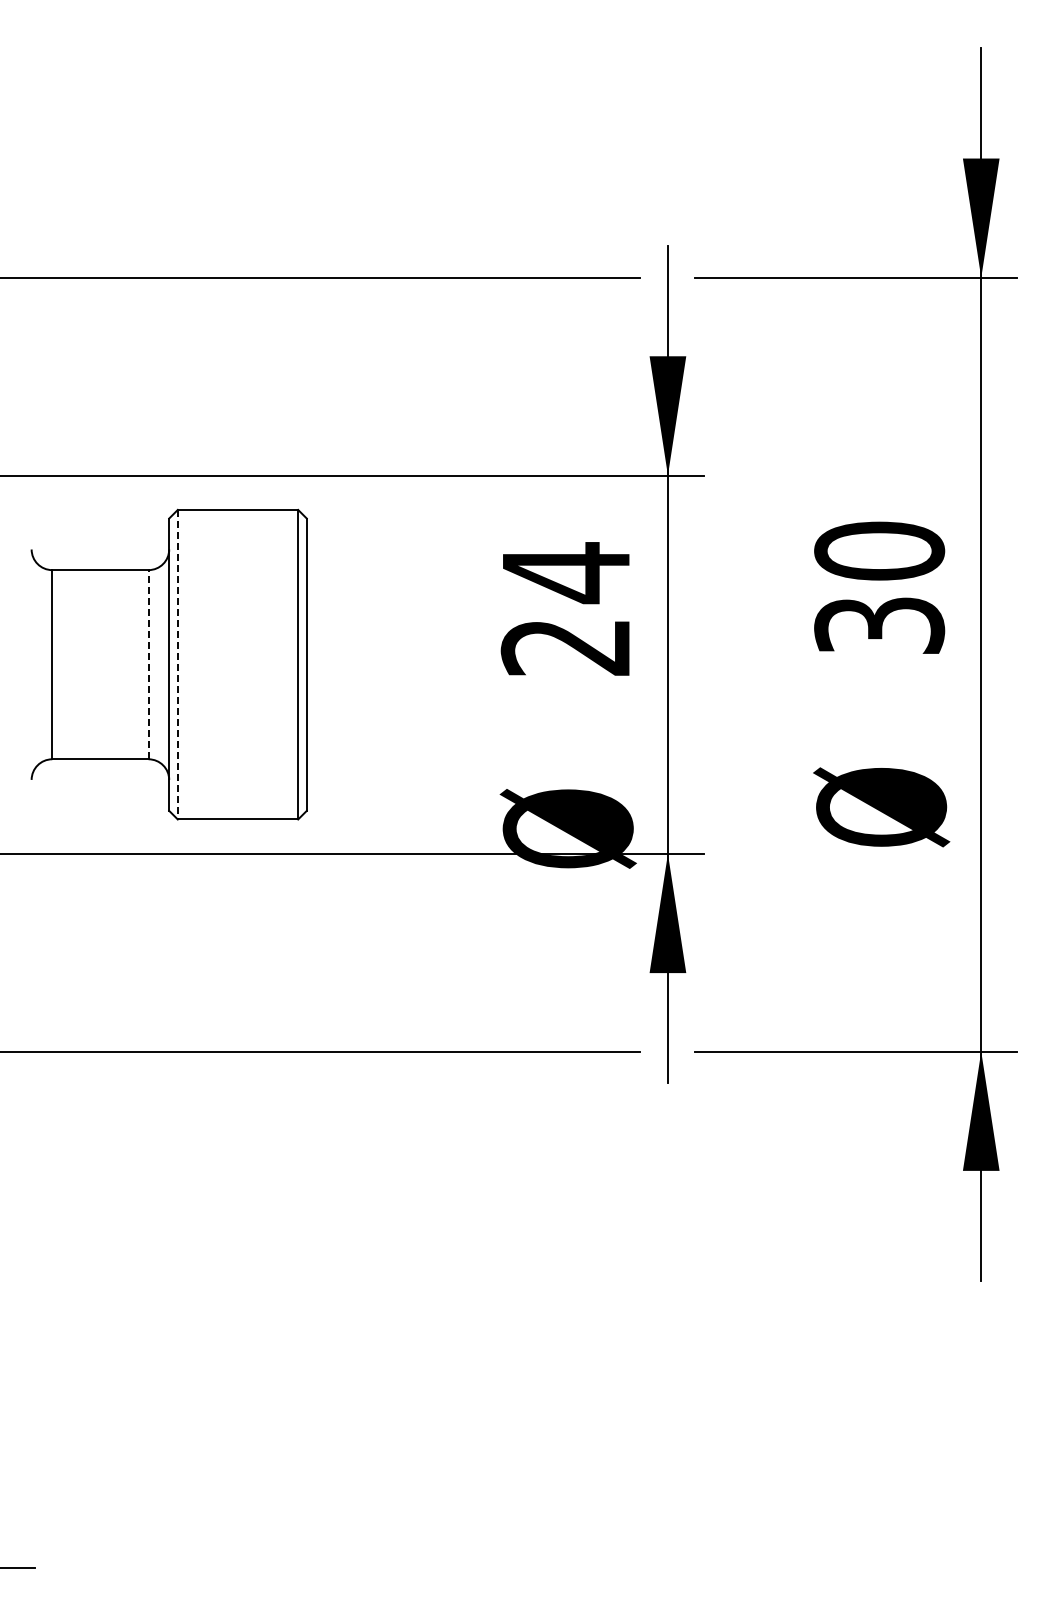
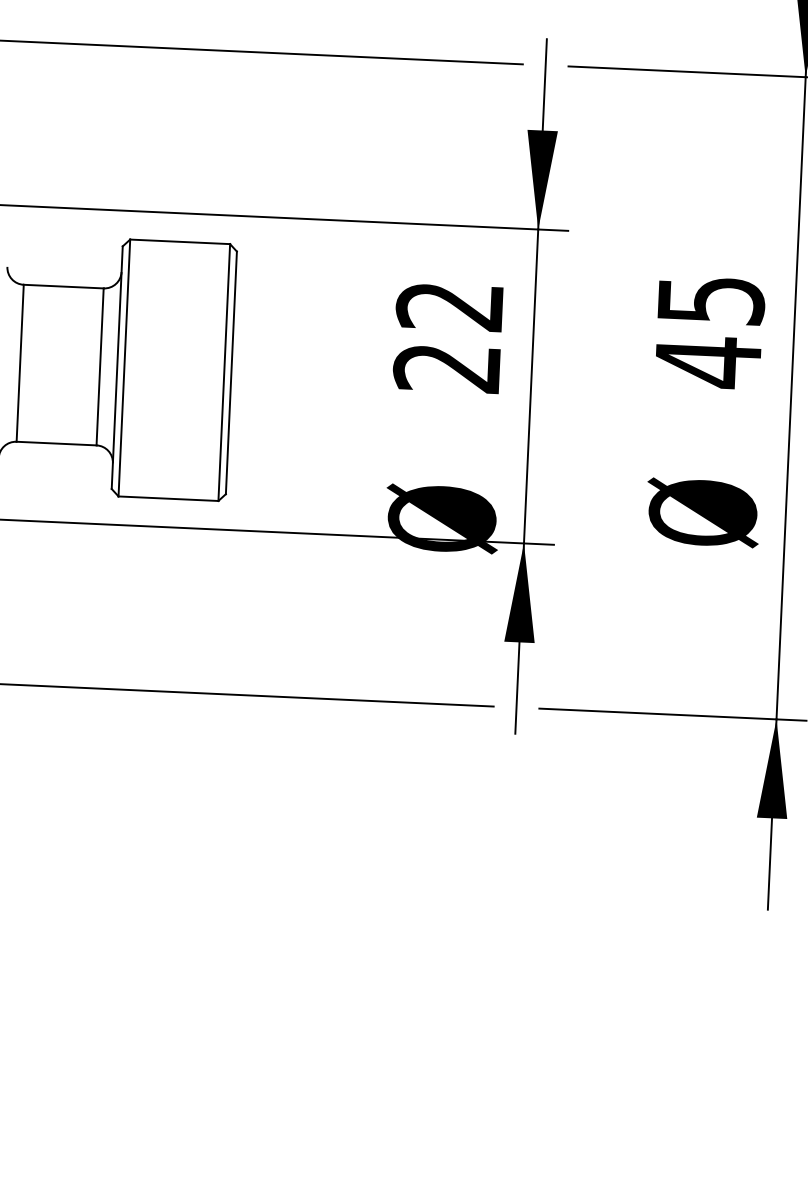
text: (564, 573) -> (448, 306), 24 -> 22
text: (879, 588) -> (709, 331), 30 -> 45
line: (148, 664) -> (100, 366), dashed -> solid
line: (177, 664) -> (124, 367), dashed -> solid

